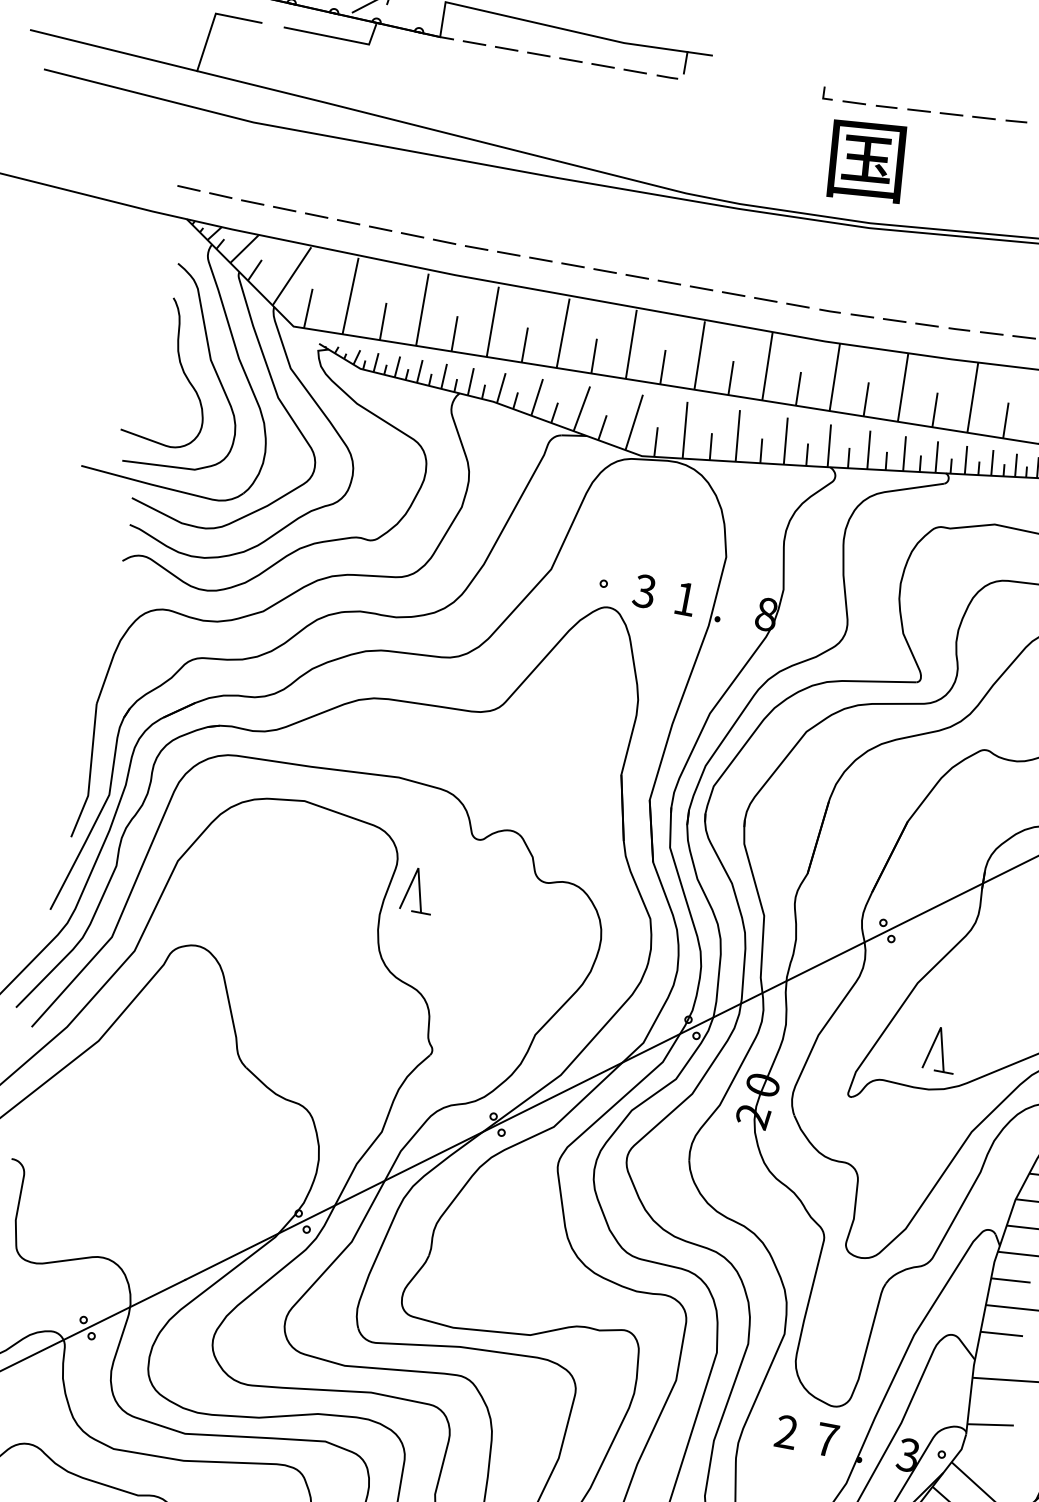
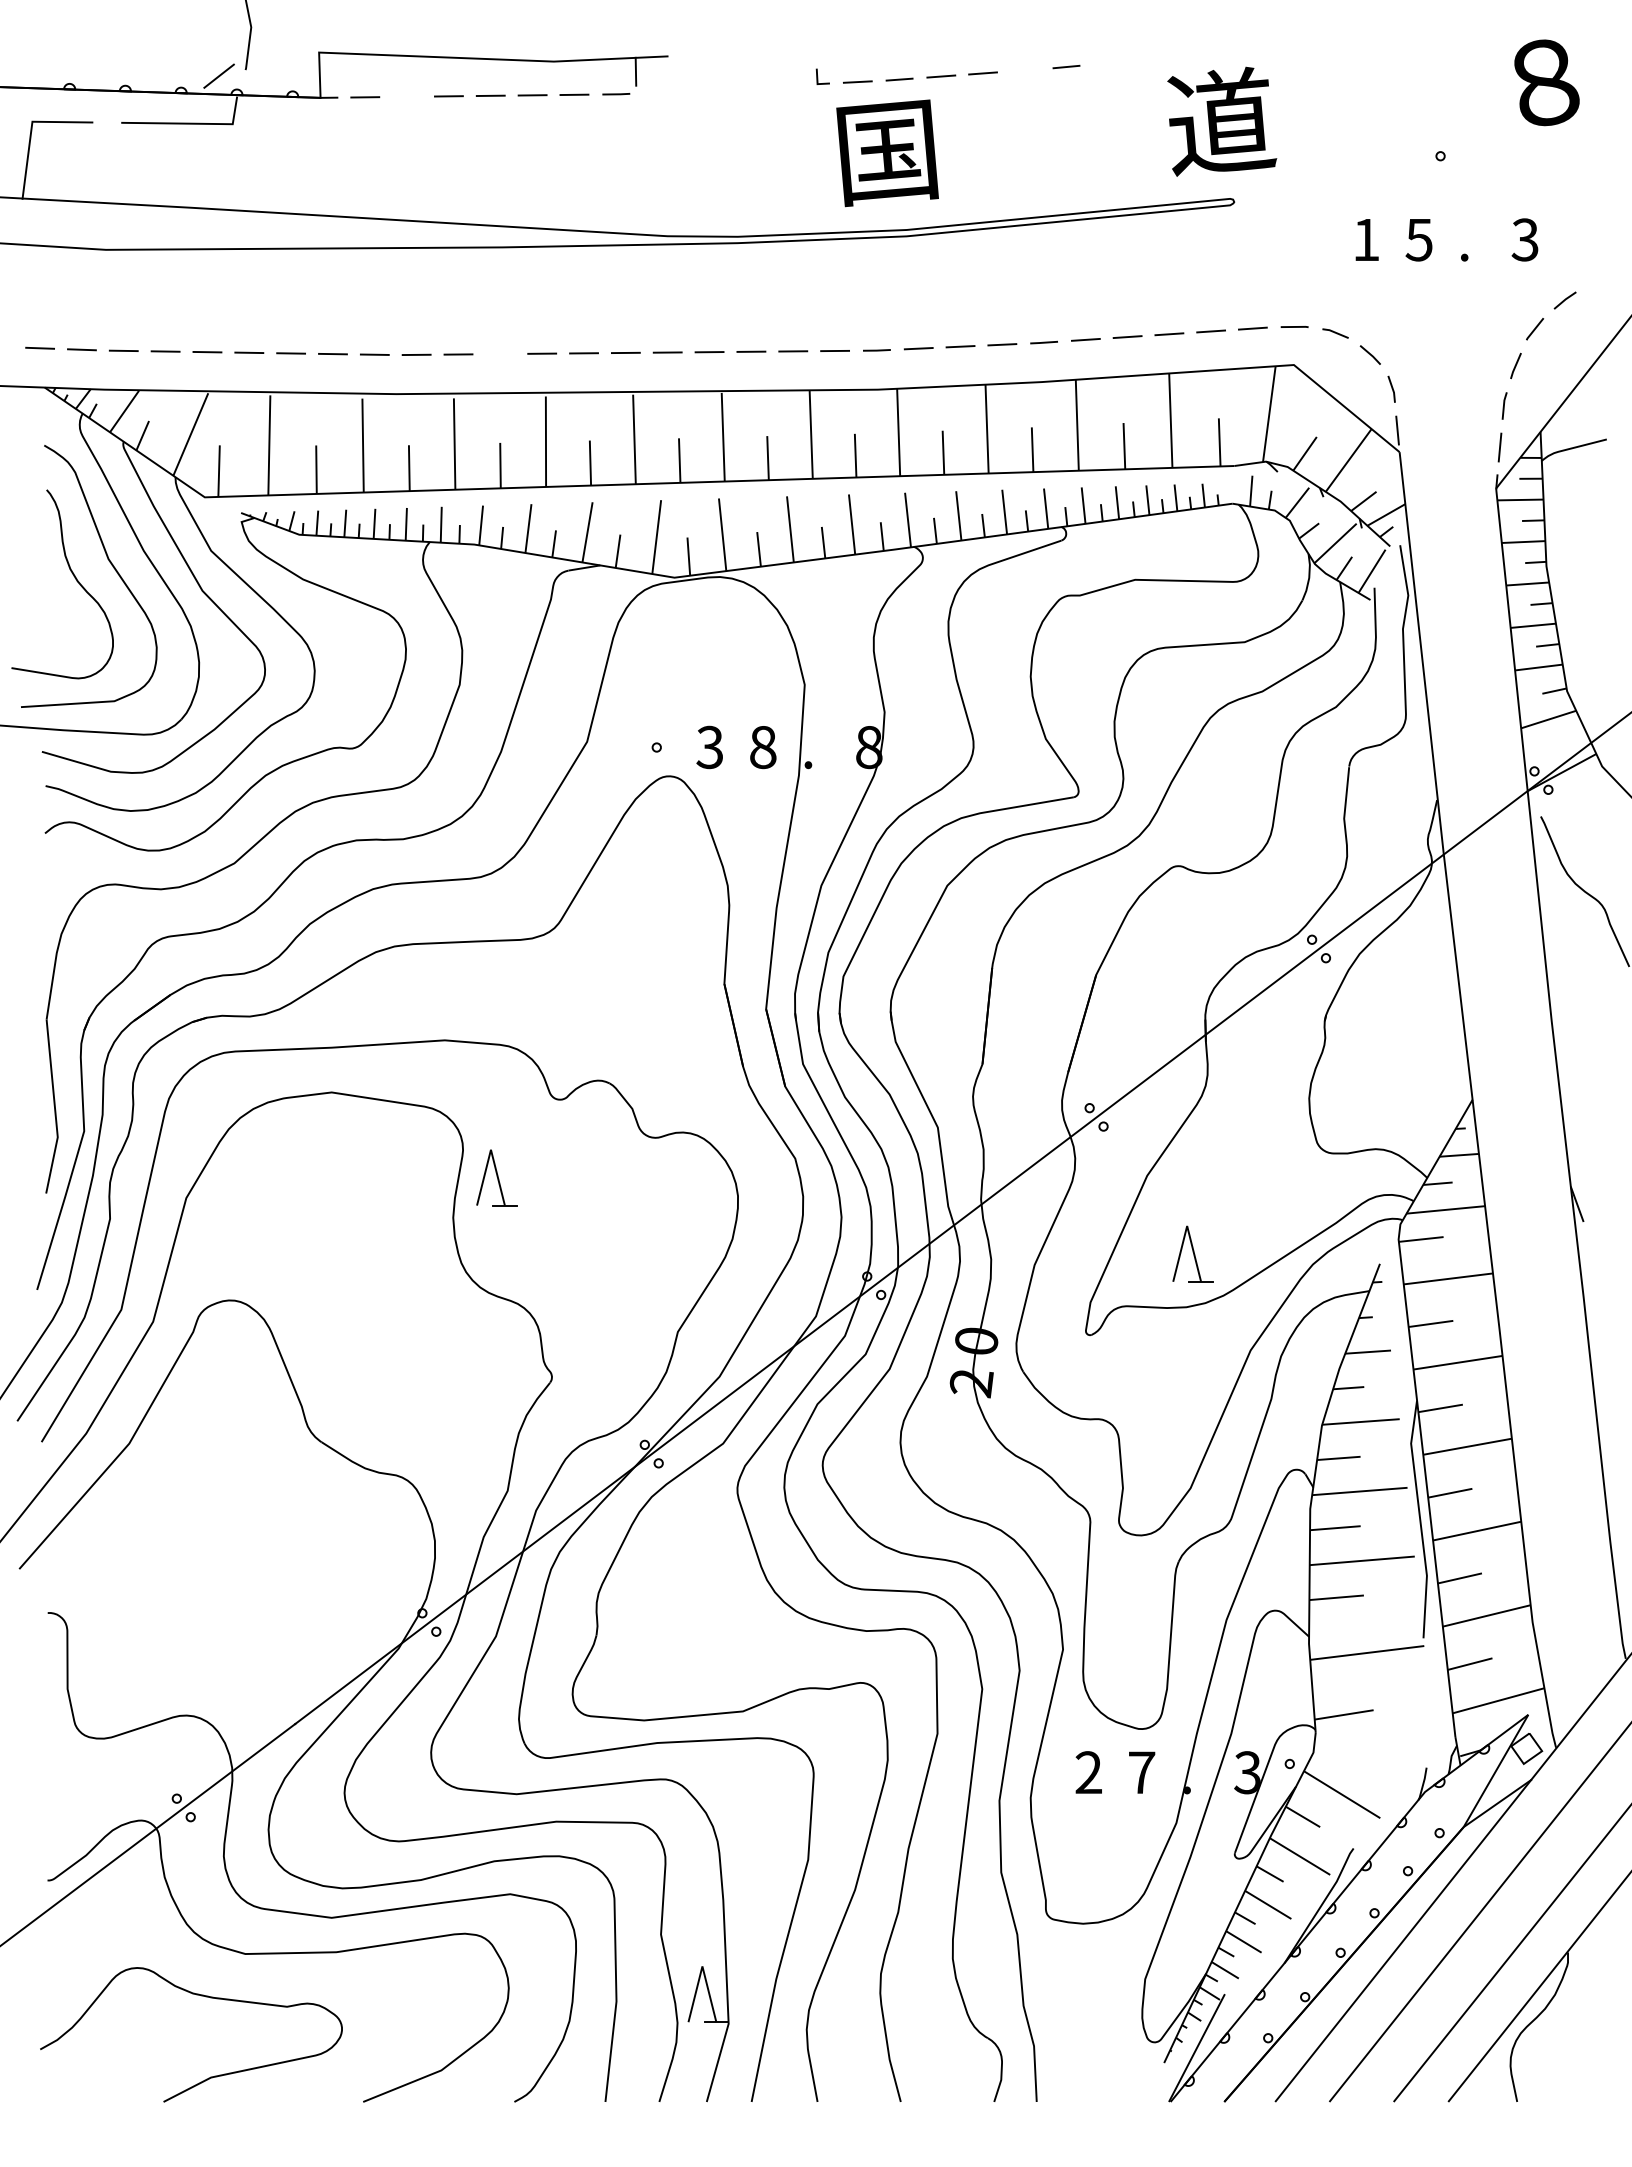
line: (507, 48) -> (407, 96), removed
line: (983, 118) -> (1024, 70), removed
line: (541, 259) -> (500, 353), removed
text: (685, 599) -> (763, 747), 1 -> 8

